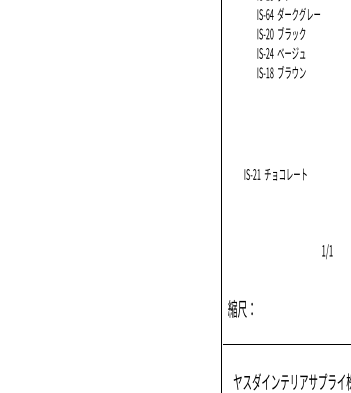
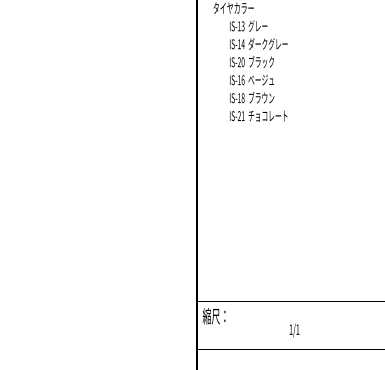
text: (267, 14) -> (239, 44), IS-64 -> IS-14
text: (270, 53) -> (241, 80), IS-24 -> IS-16
text: (275, 173) -> (258, 115), moved
text: (327, 251) -> (294, 330), moved

